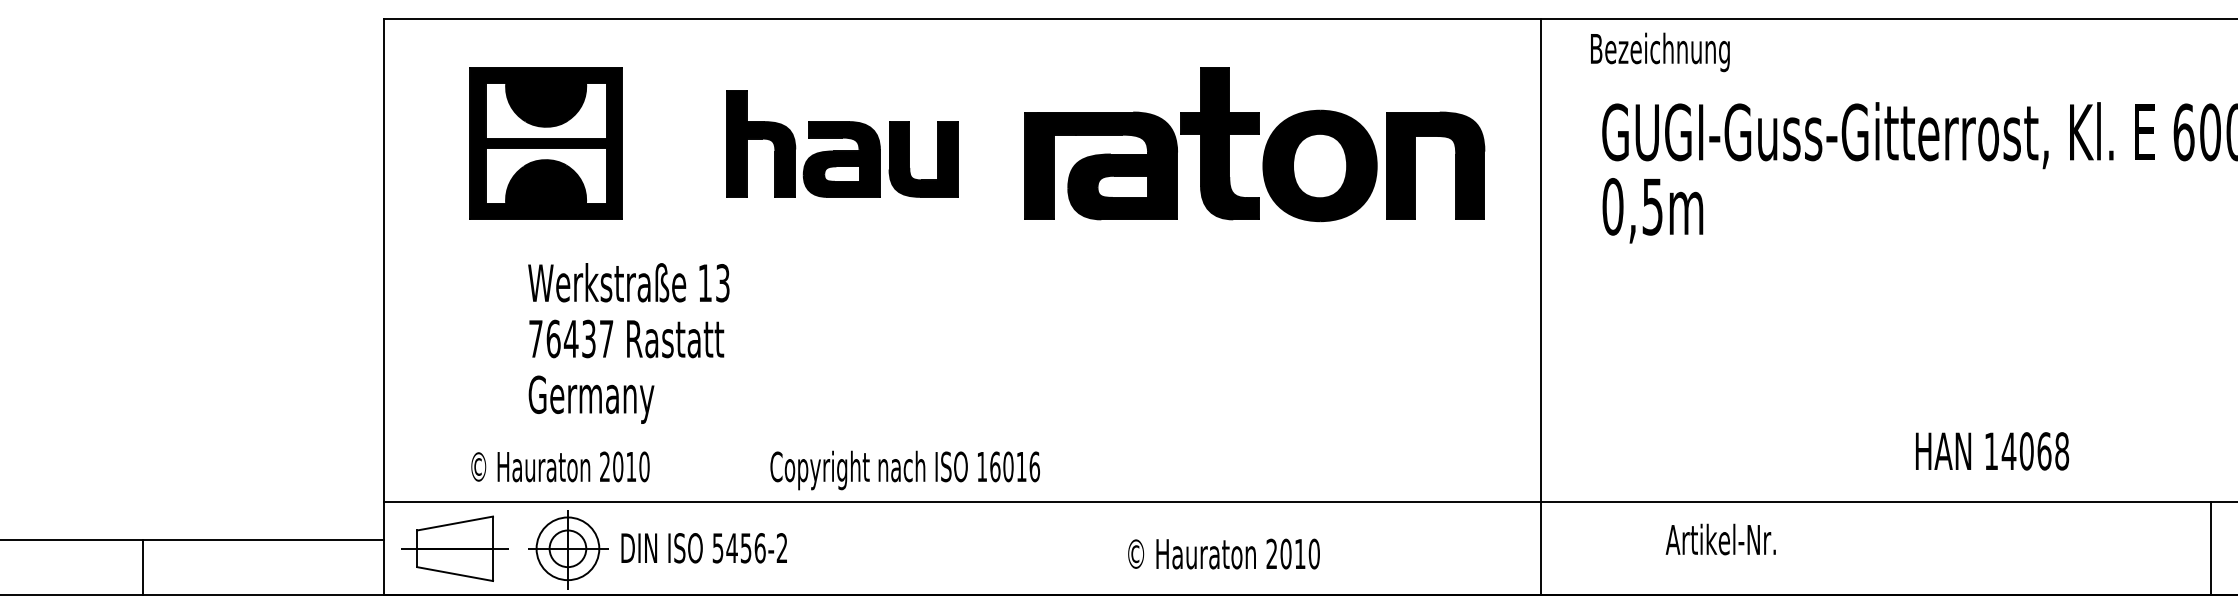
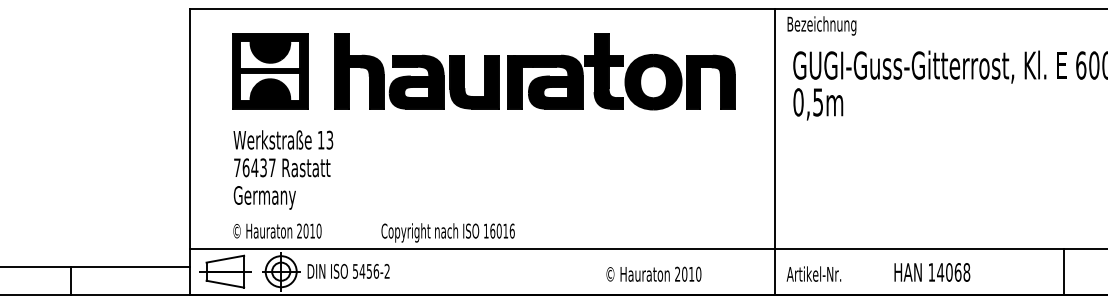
part: (841, 144) -> (416, 71), size x1.43
line: (1542, 305) -> (775, 151), moved
text: (629, 342) -> (283, 169), moved
text: (1992, 451) -> (932, 272), moved
text: (1719, 538) -> (813, 273), moved
line: (2210, 548) -> (1063, 271), moved
text: (1223, 552) -> (653, 273), moved

